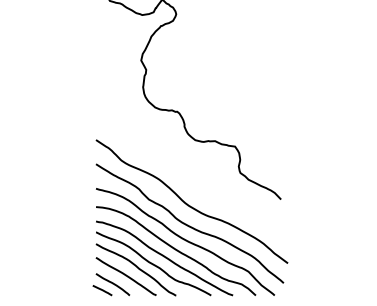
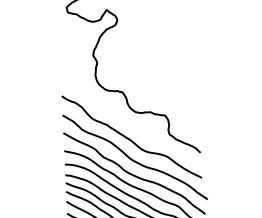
curve: (186, 176) -> (130, 139), added

